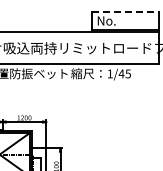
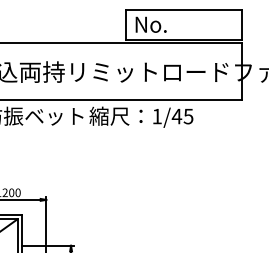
line: (125, 12) -> (183, 10), dashed -> solid

